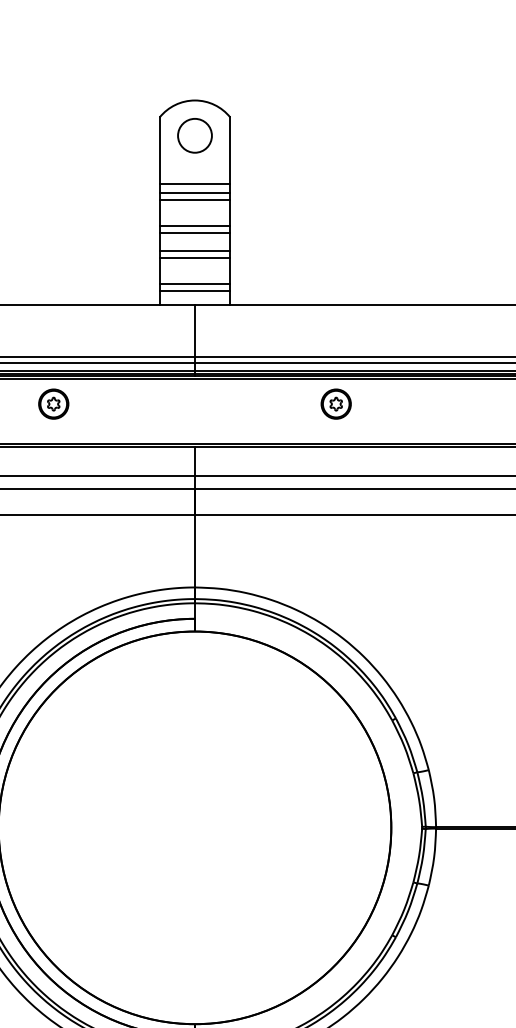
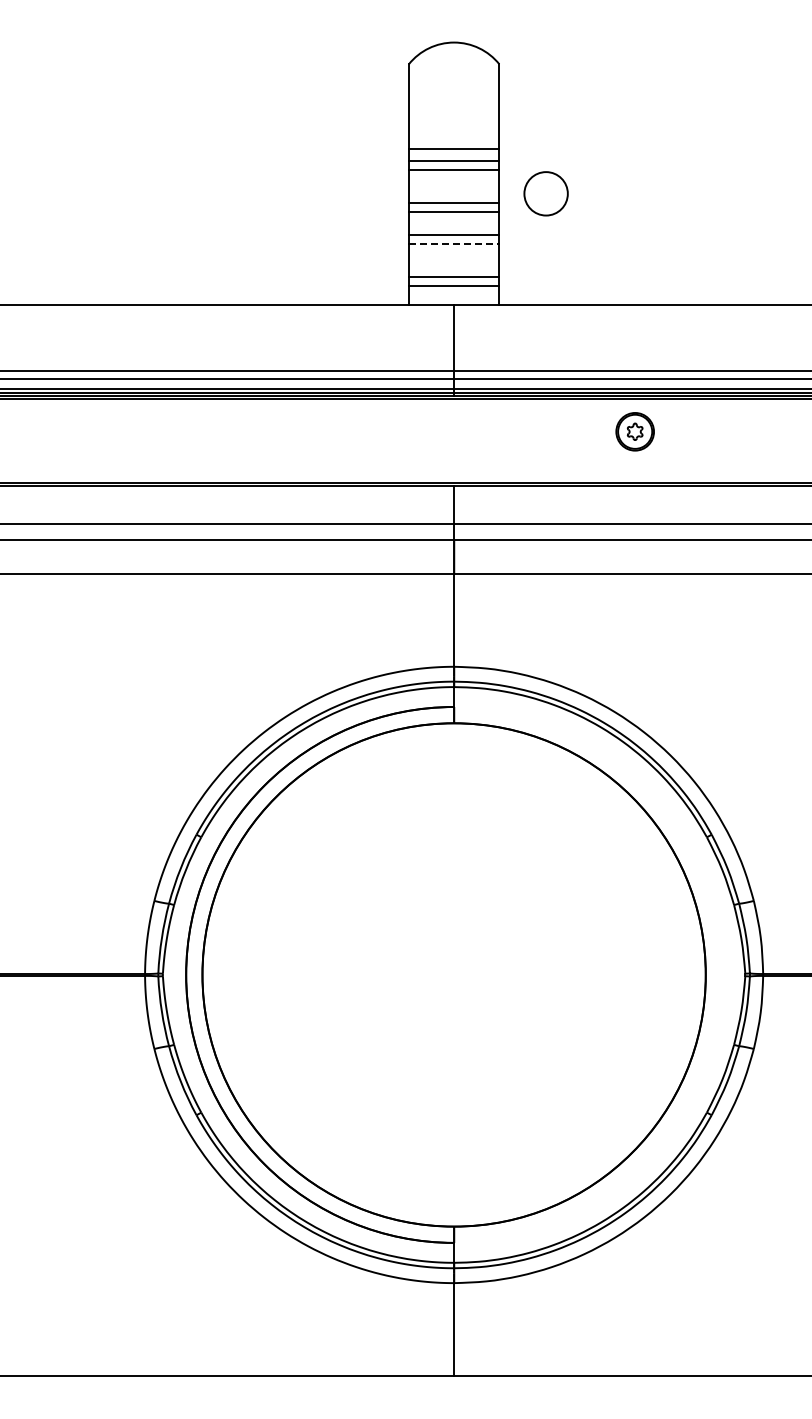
circle: (194, 135) -> (545, 193), moved
line: (195, 258) -> (454, 244), solid -> dashed
part: (53, 403) -> (272, 431), removed

